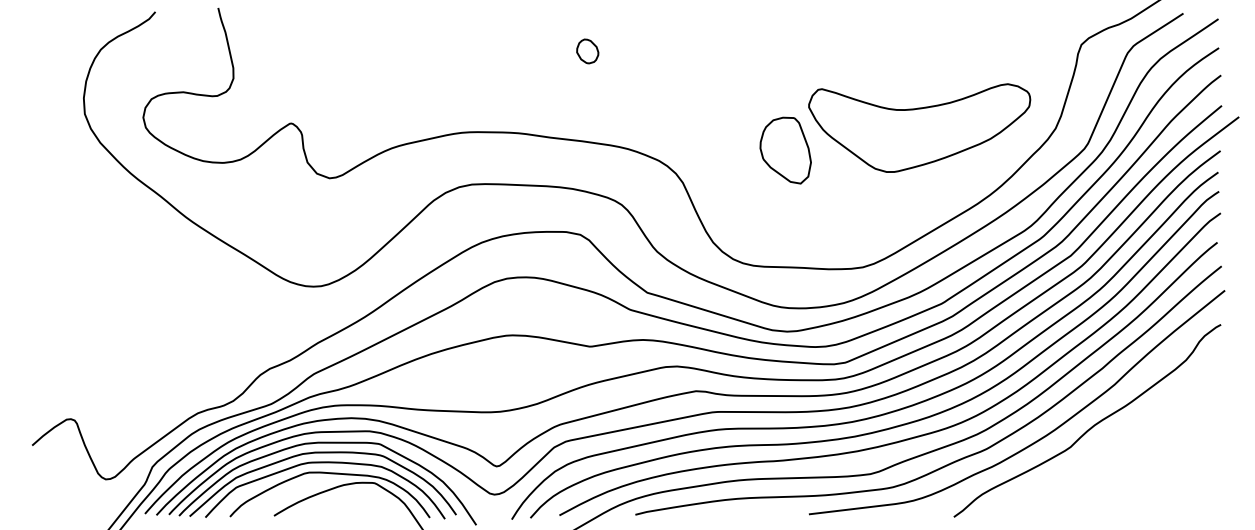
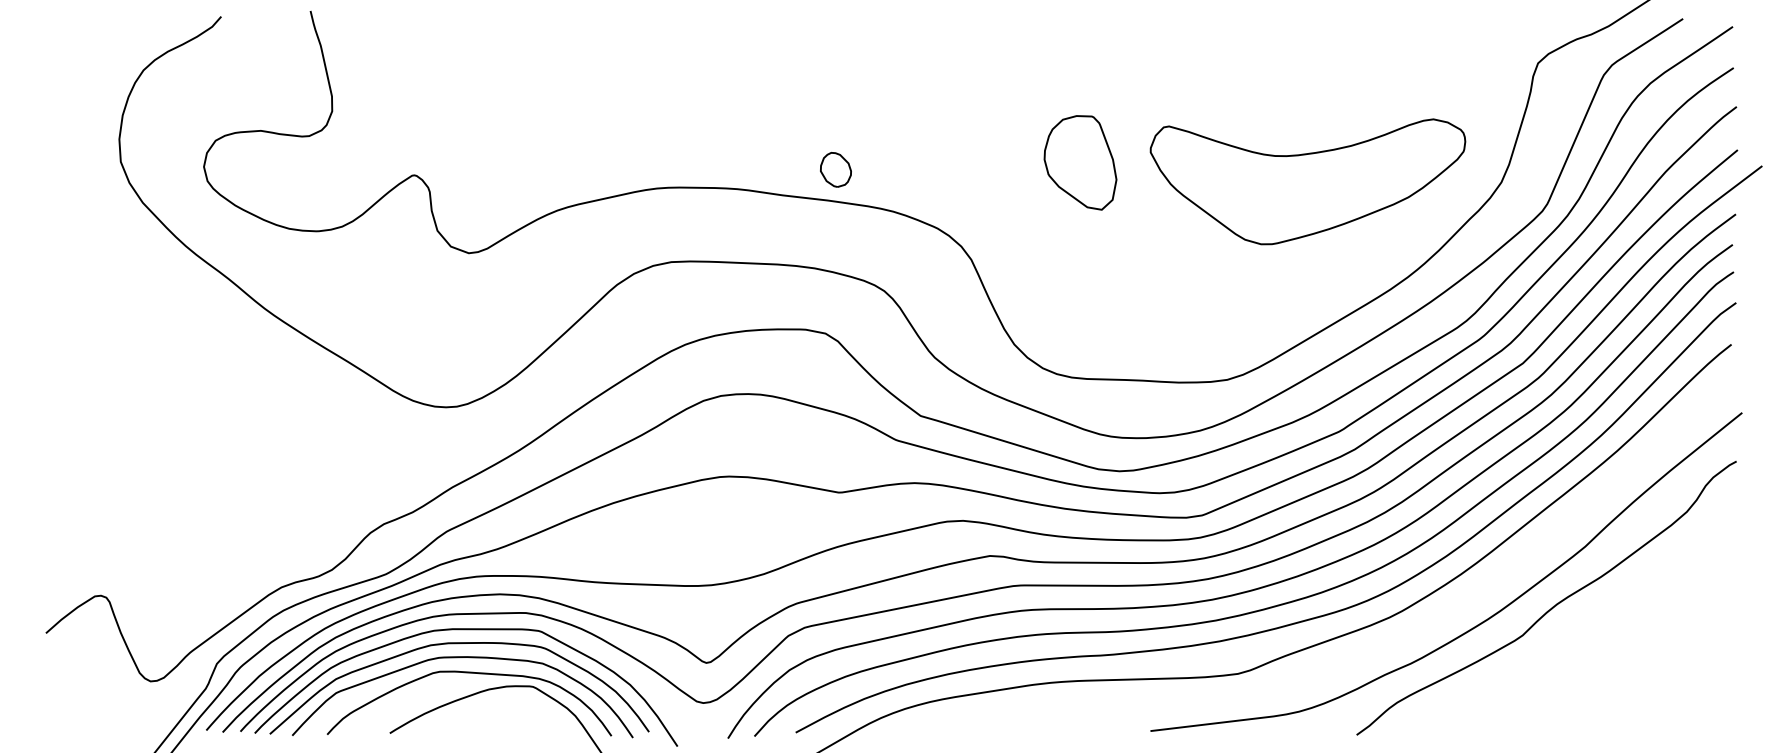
part: (587, 51) -> (835, 169), moved
part: (785, 150) -> (1080, 162), moved
curve: (955, 460) -> (1359, 654), removed

